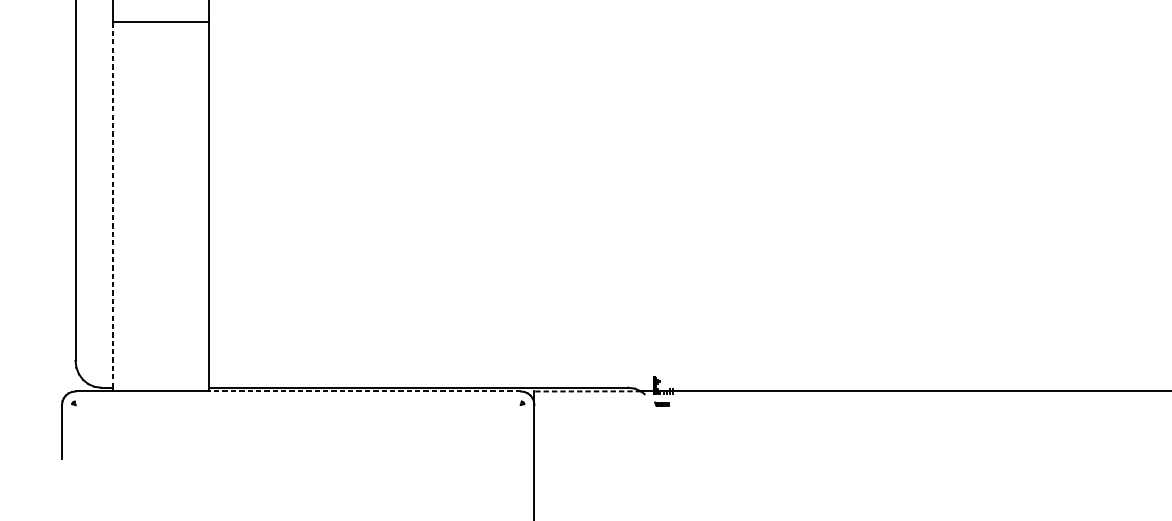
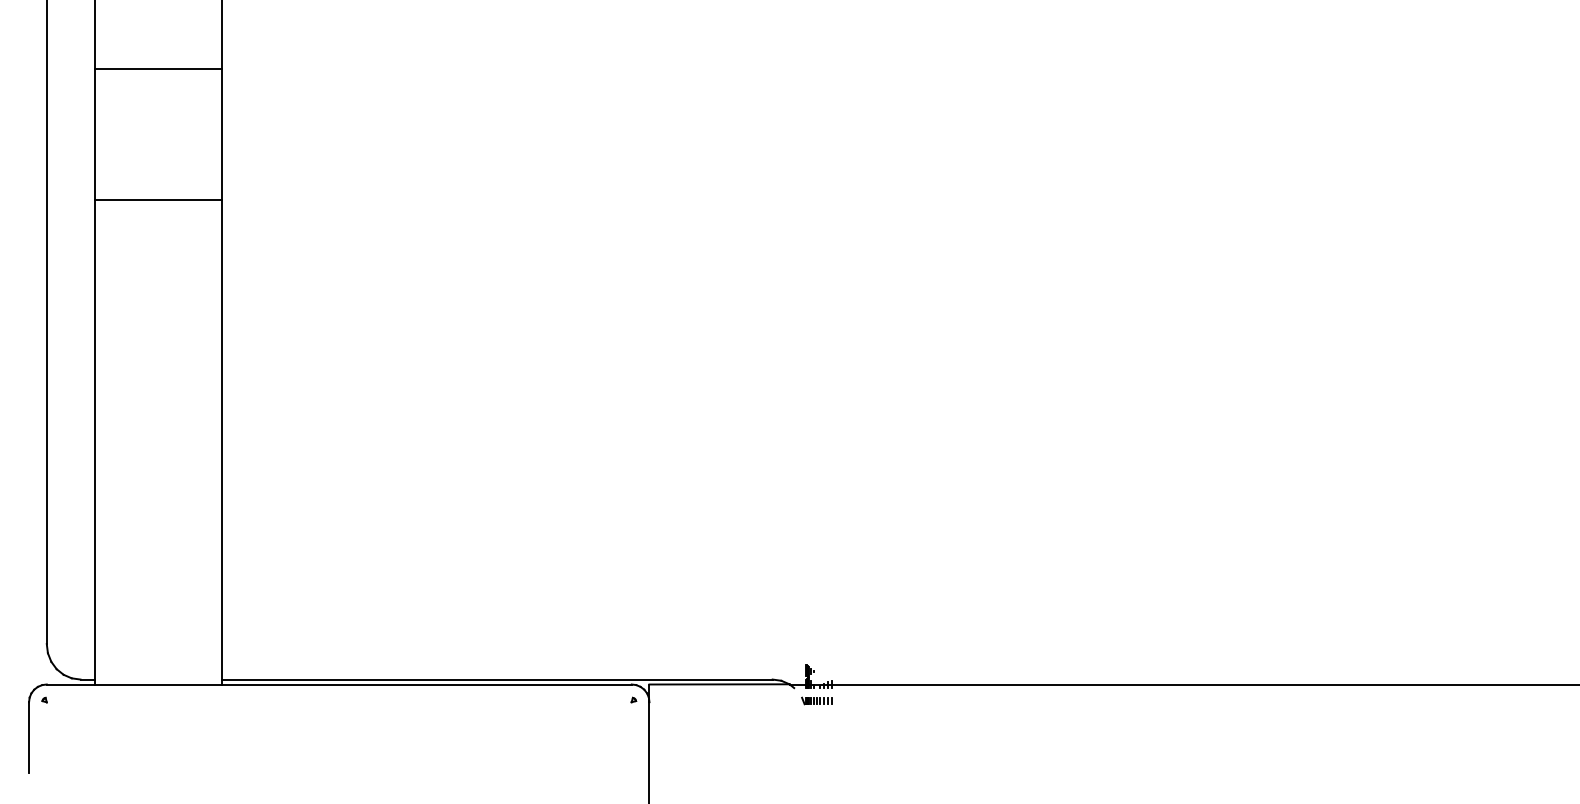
line: (112, 204) -> (95, 439), dashed -> solid
line: (364, 391) -> (426, 684), dashed -> solid
line: (587, 391) -> (719, 684), dashed -> solid
part: (661, 403) -> (816, 700), size x1.67

